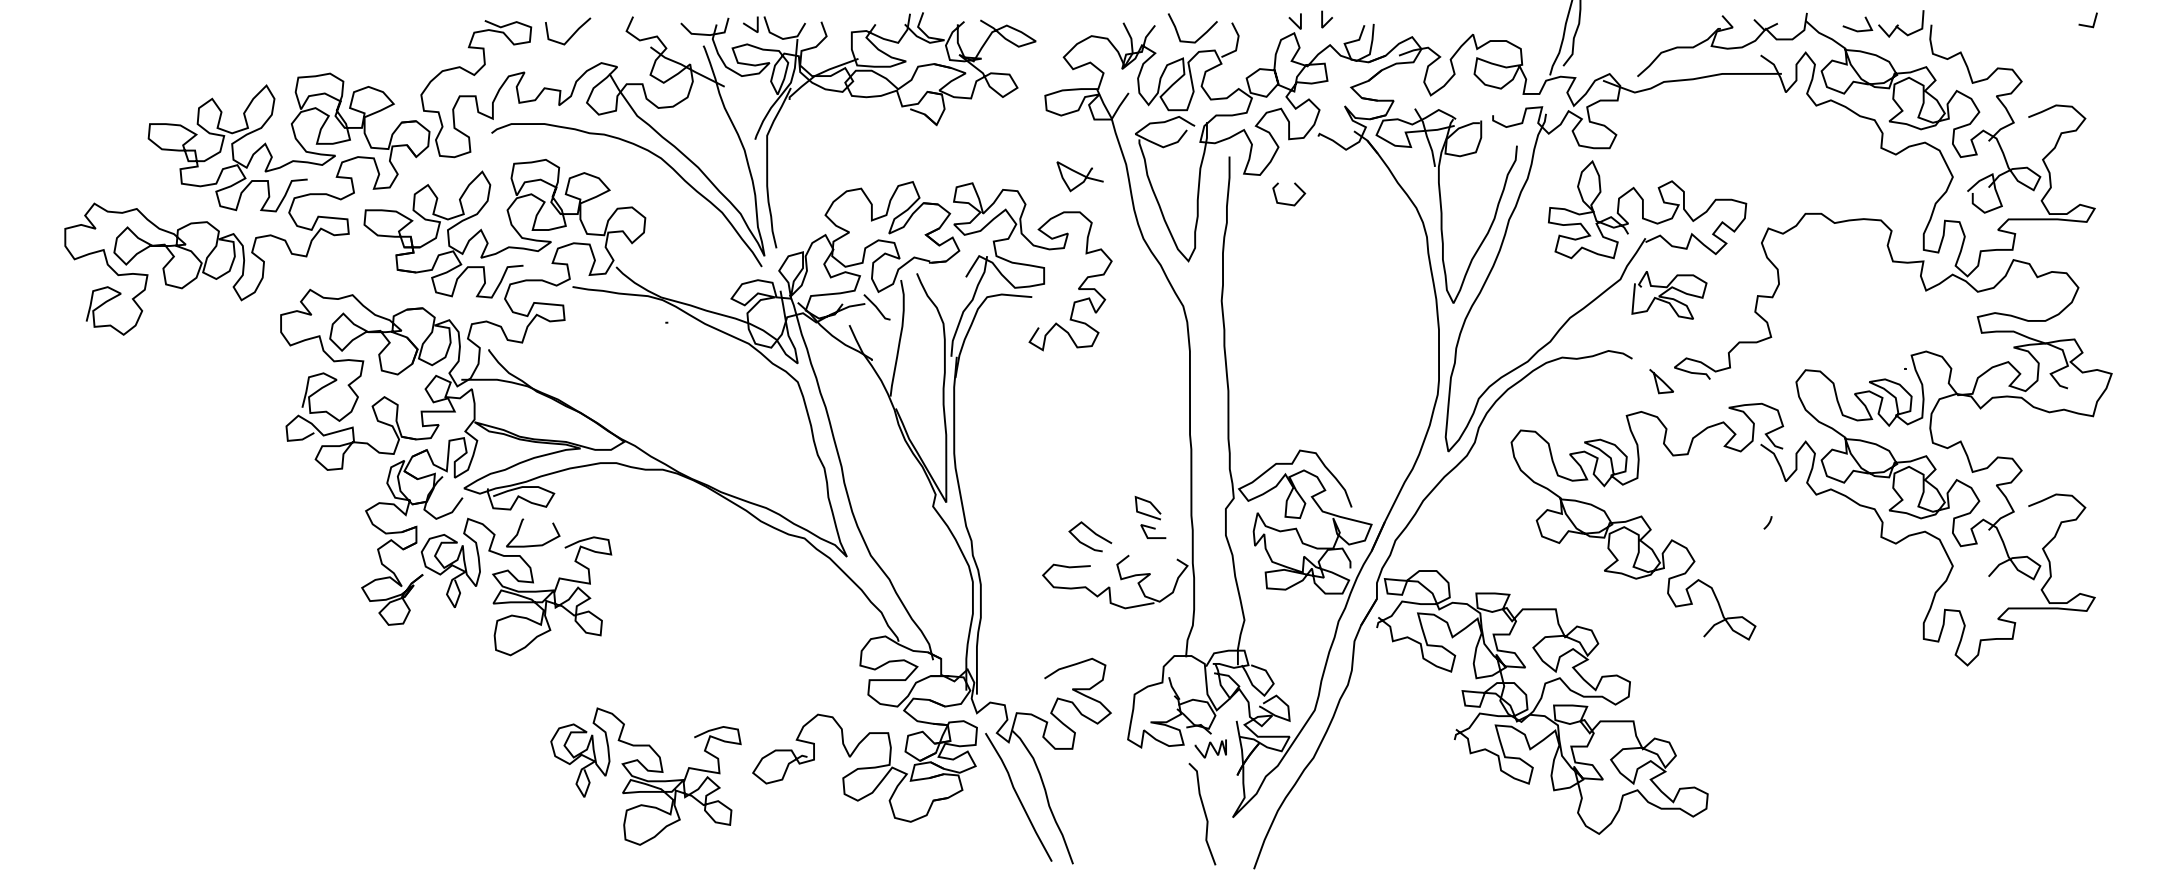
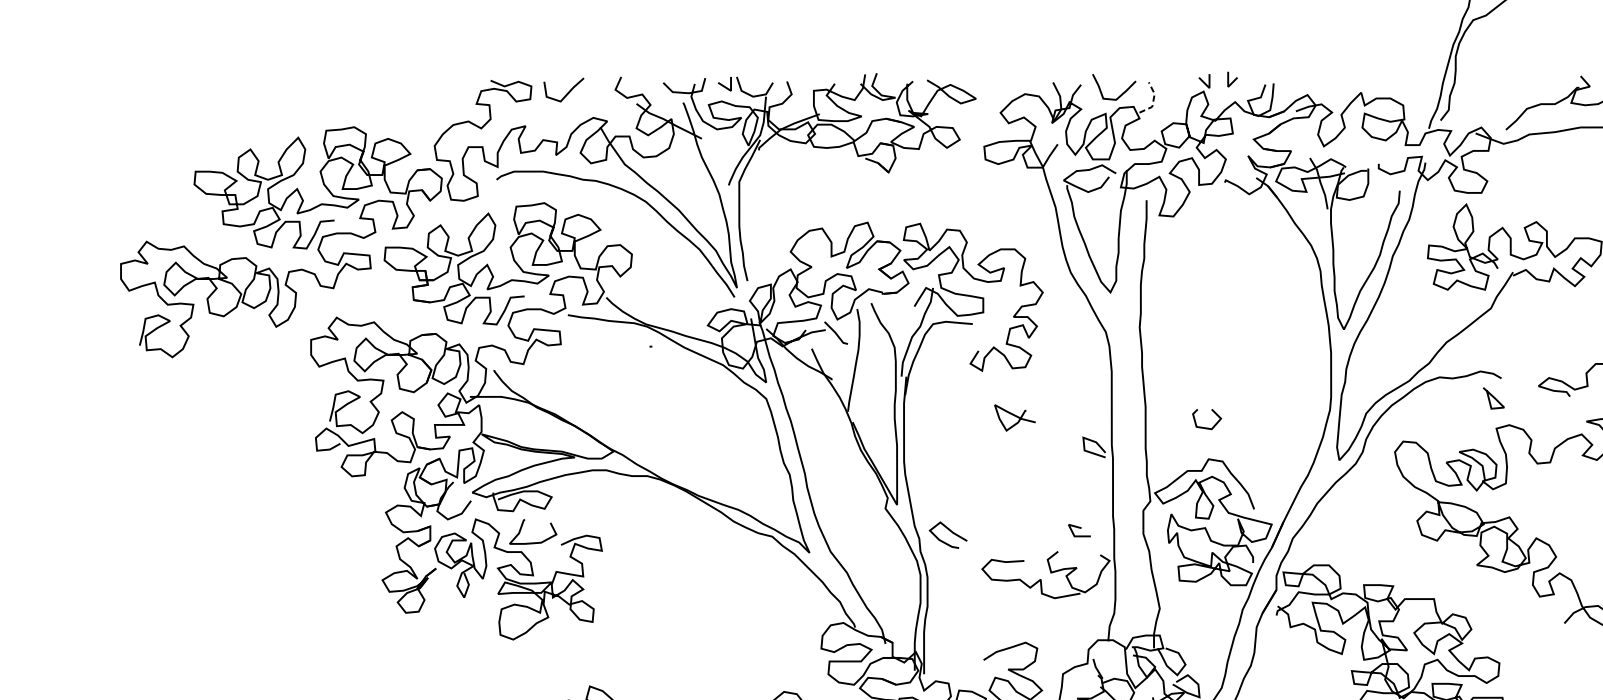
line: (1237, 43) -> (1153, 100), solid -> dashed
curve: (1080, 175) -> (1015, 416), moved
curve: (1289, 203) -> (1207, 427), moved
curve: (1669, 297) -> (1534, 324), removed
line: (1661, 381) -> (1493, 398), moved
line: (1150, 504) -> (1096, 444), moved
curve: (1093, 533) -> (951, 532), moved

